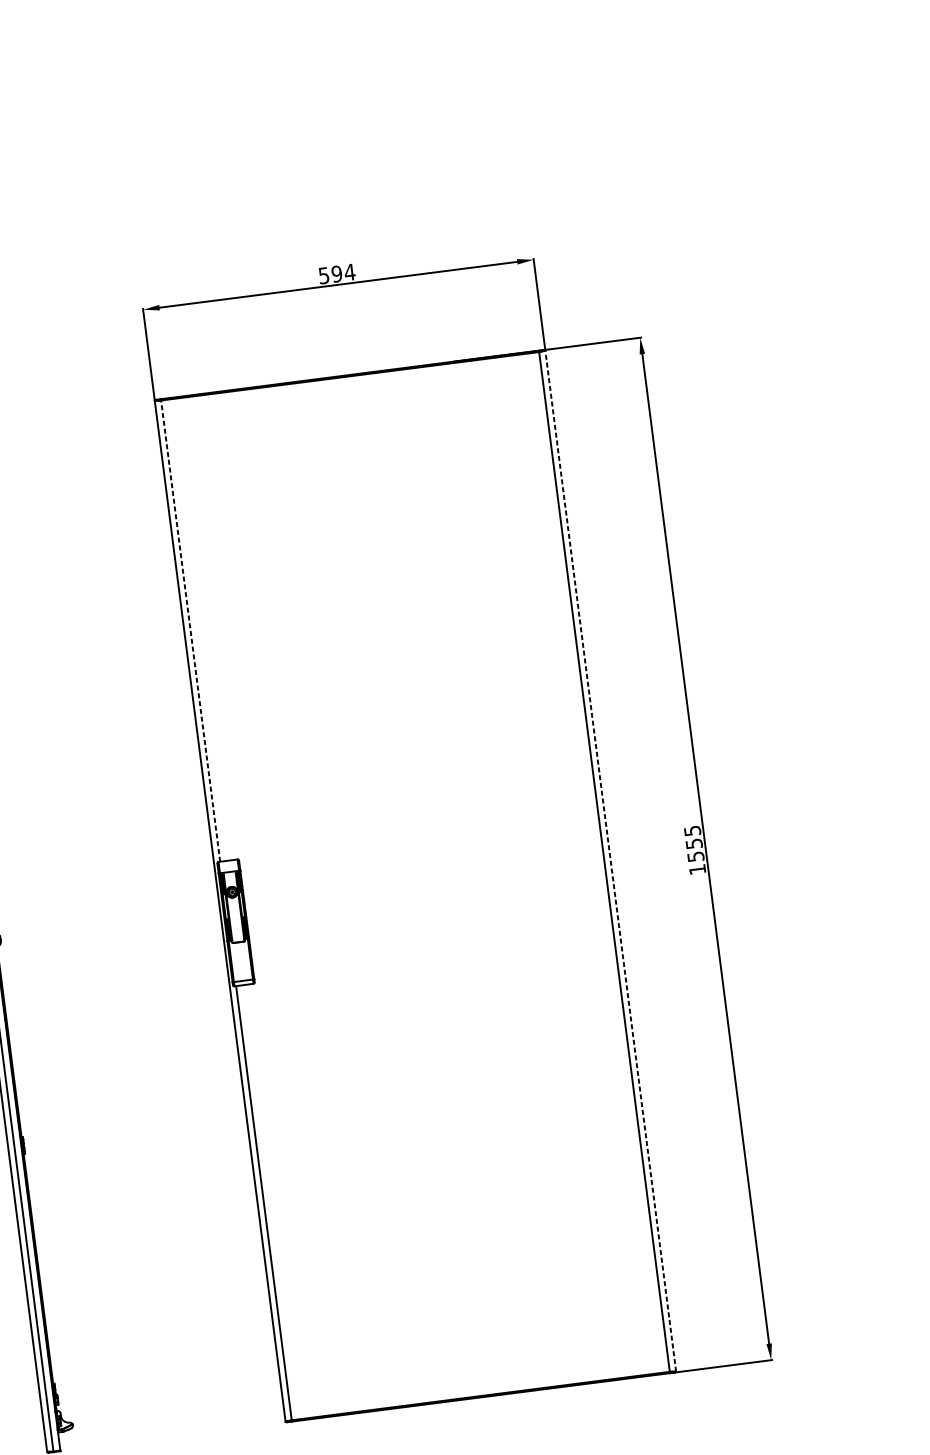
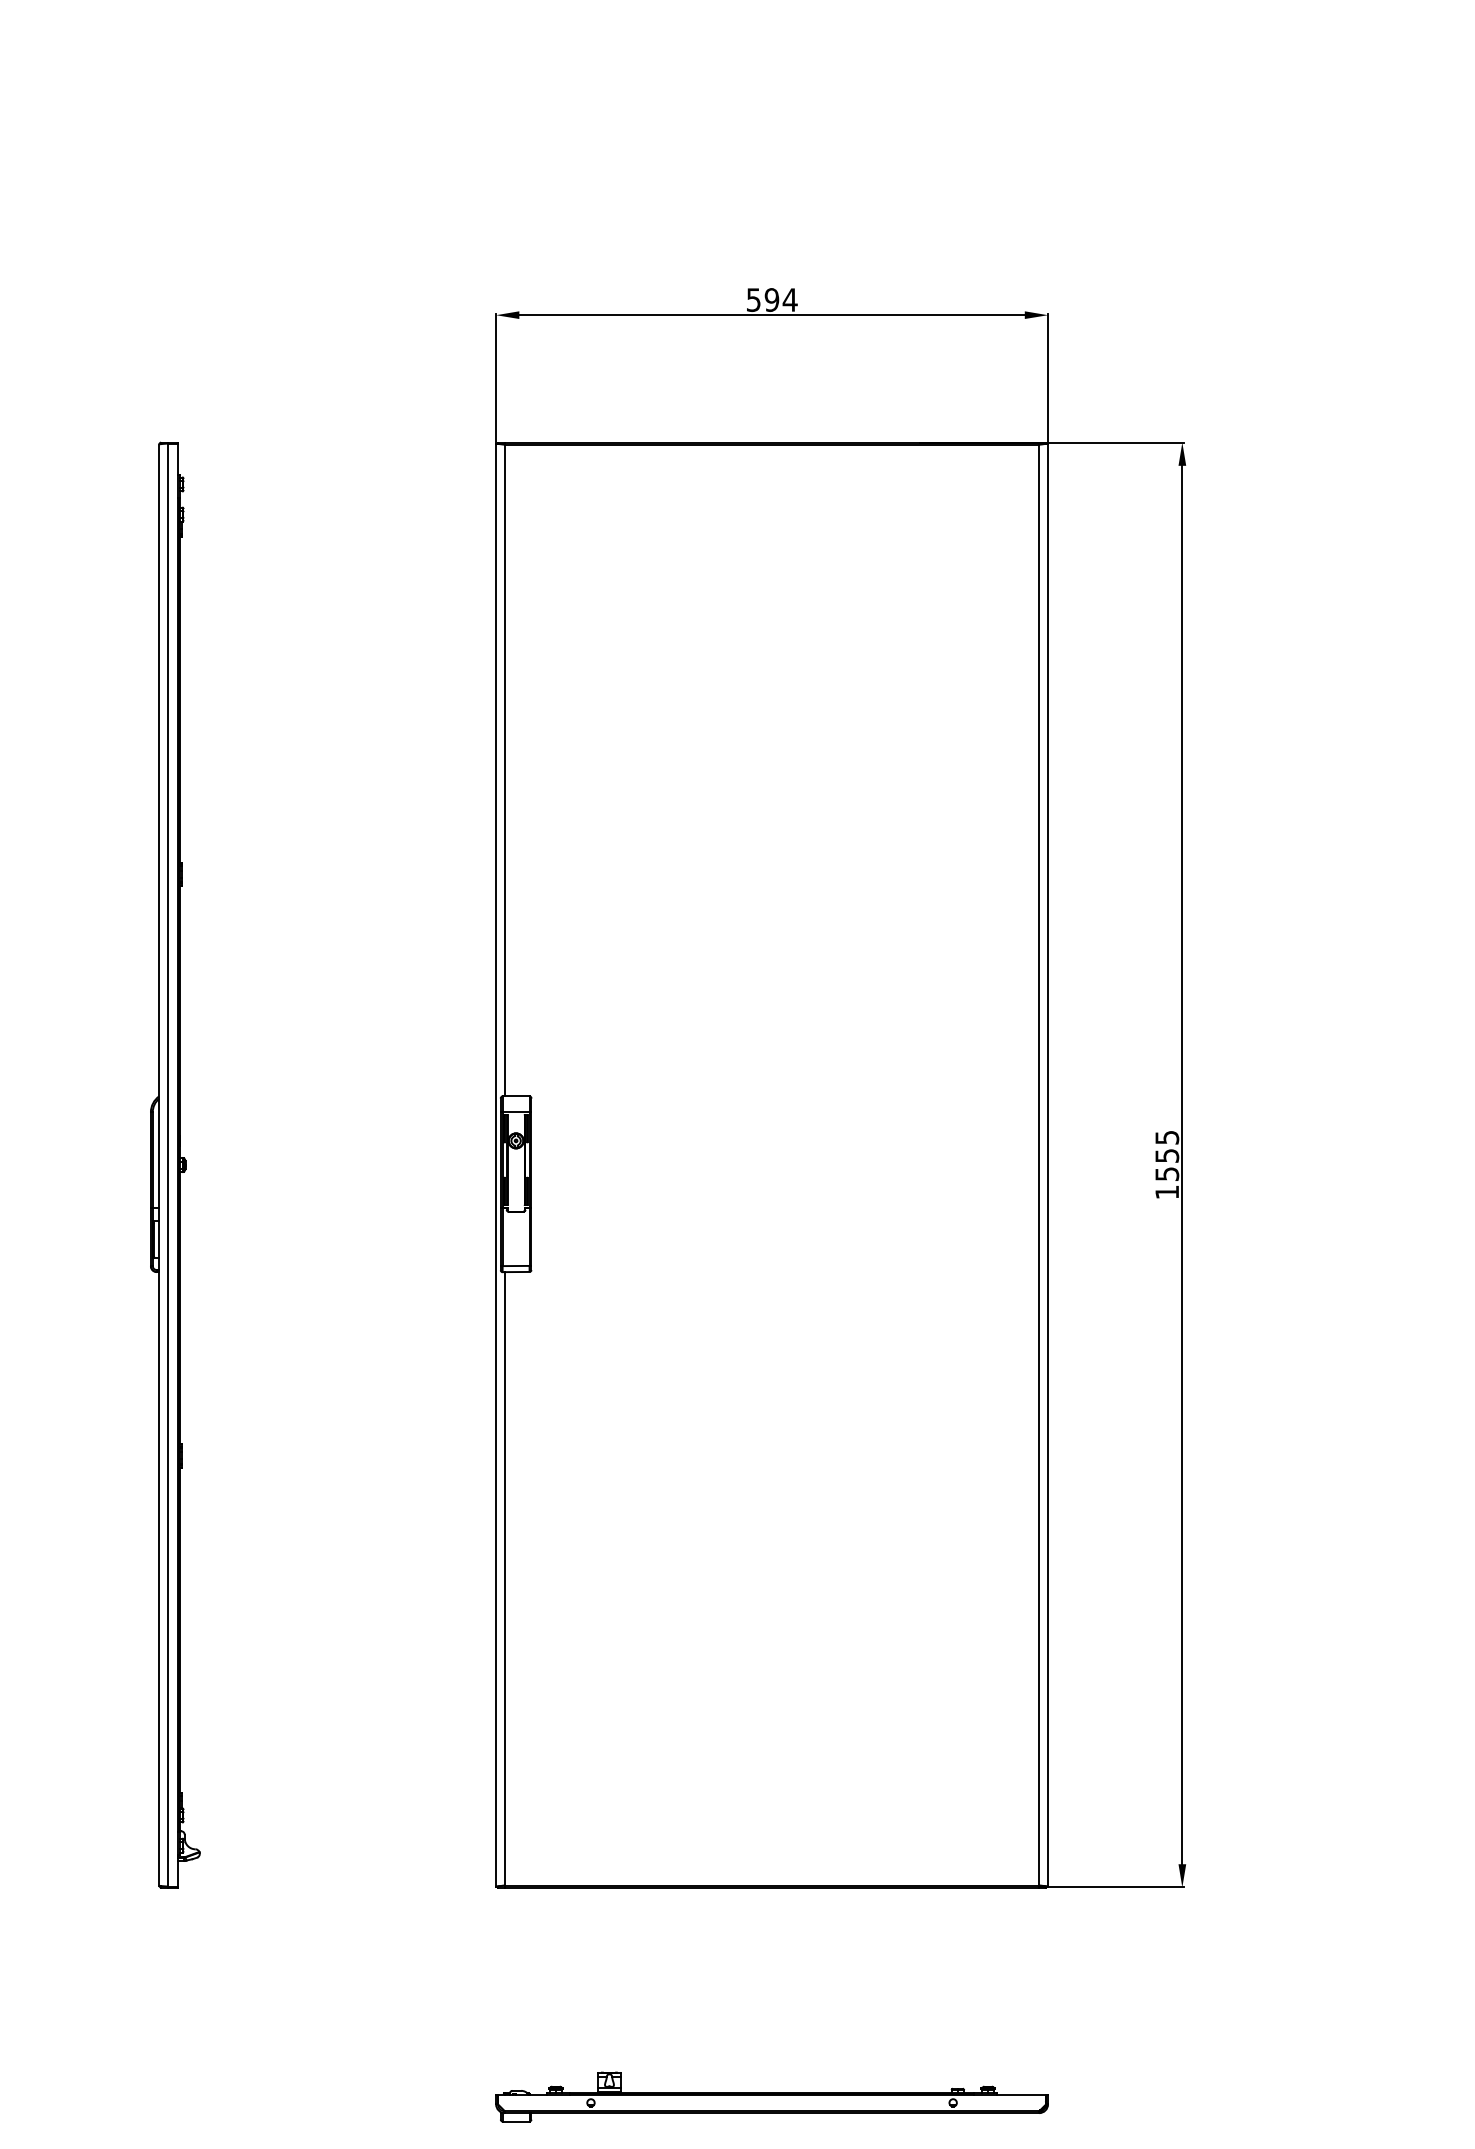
line: (190, 631) -> (504, 770), dashed -> solid
line: (611, 861) -> (1048, 1165), dashed -> solid

